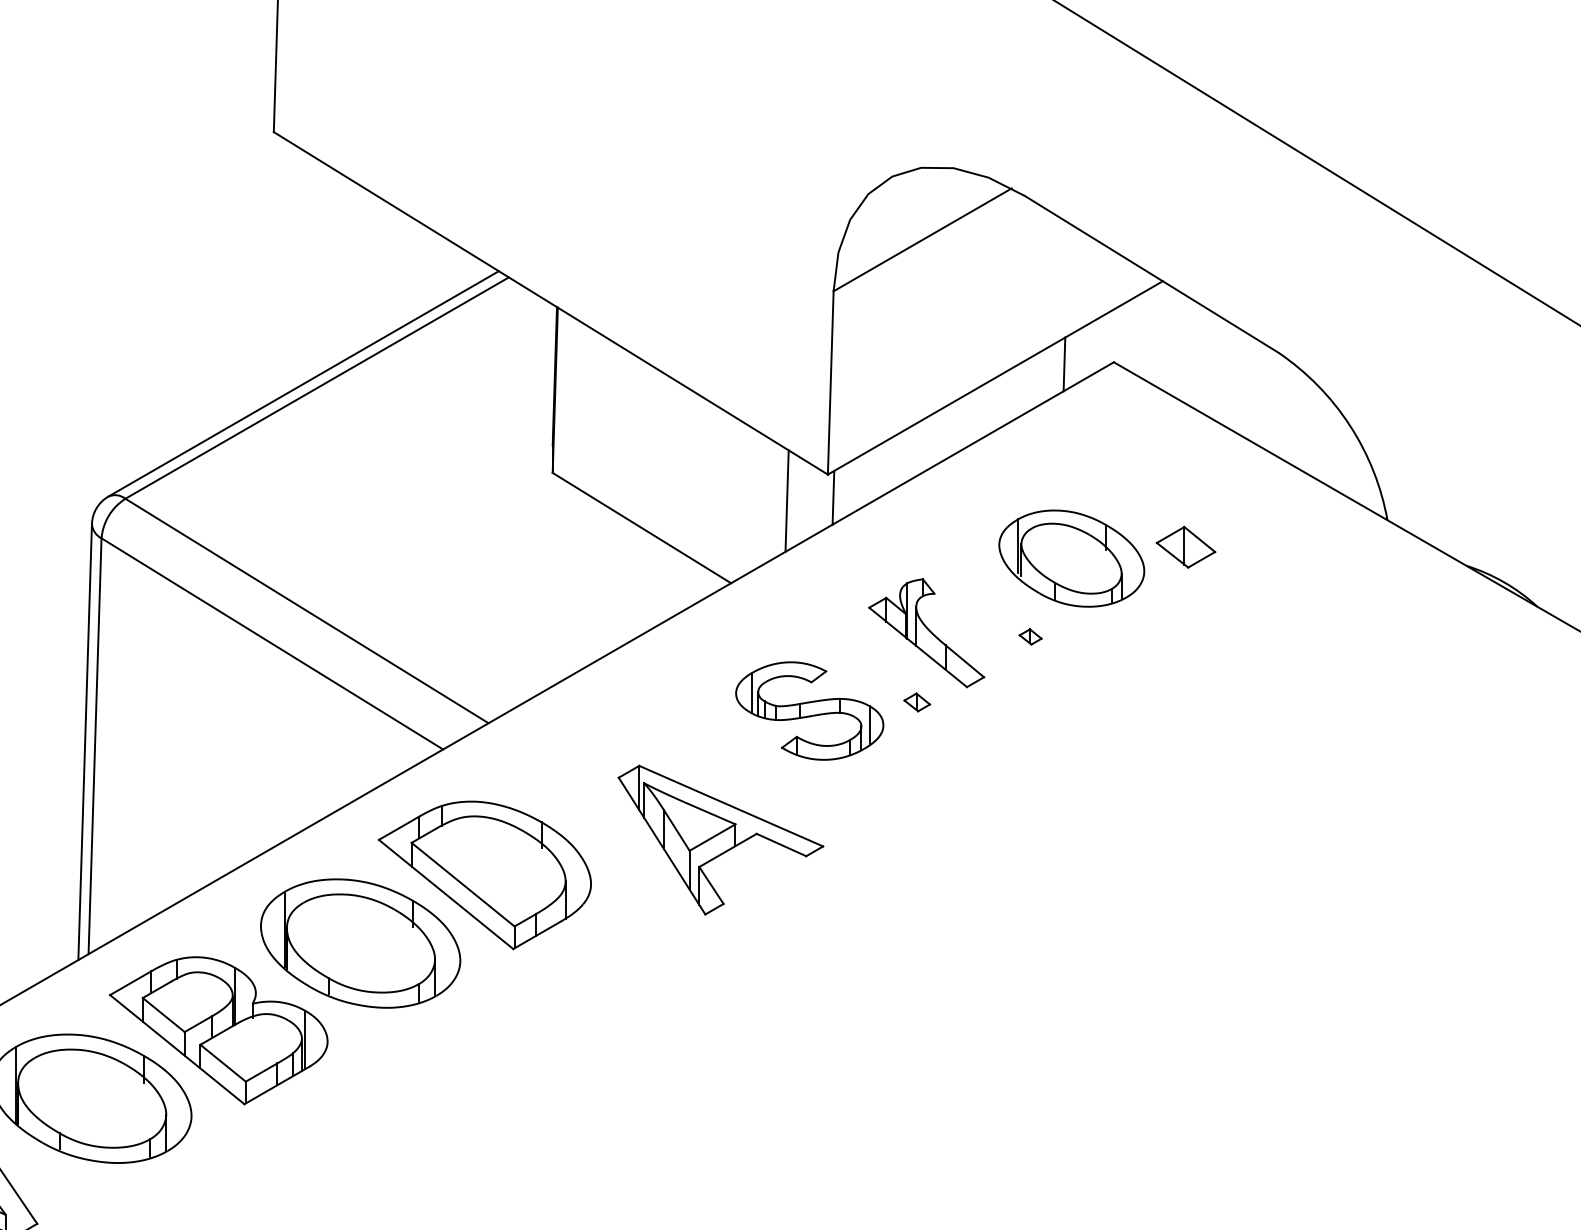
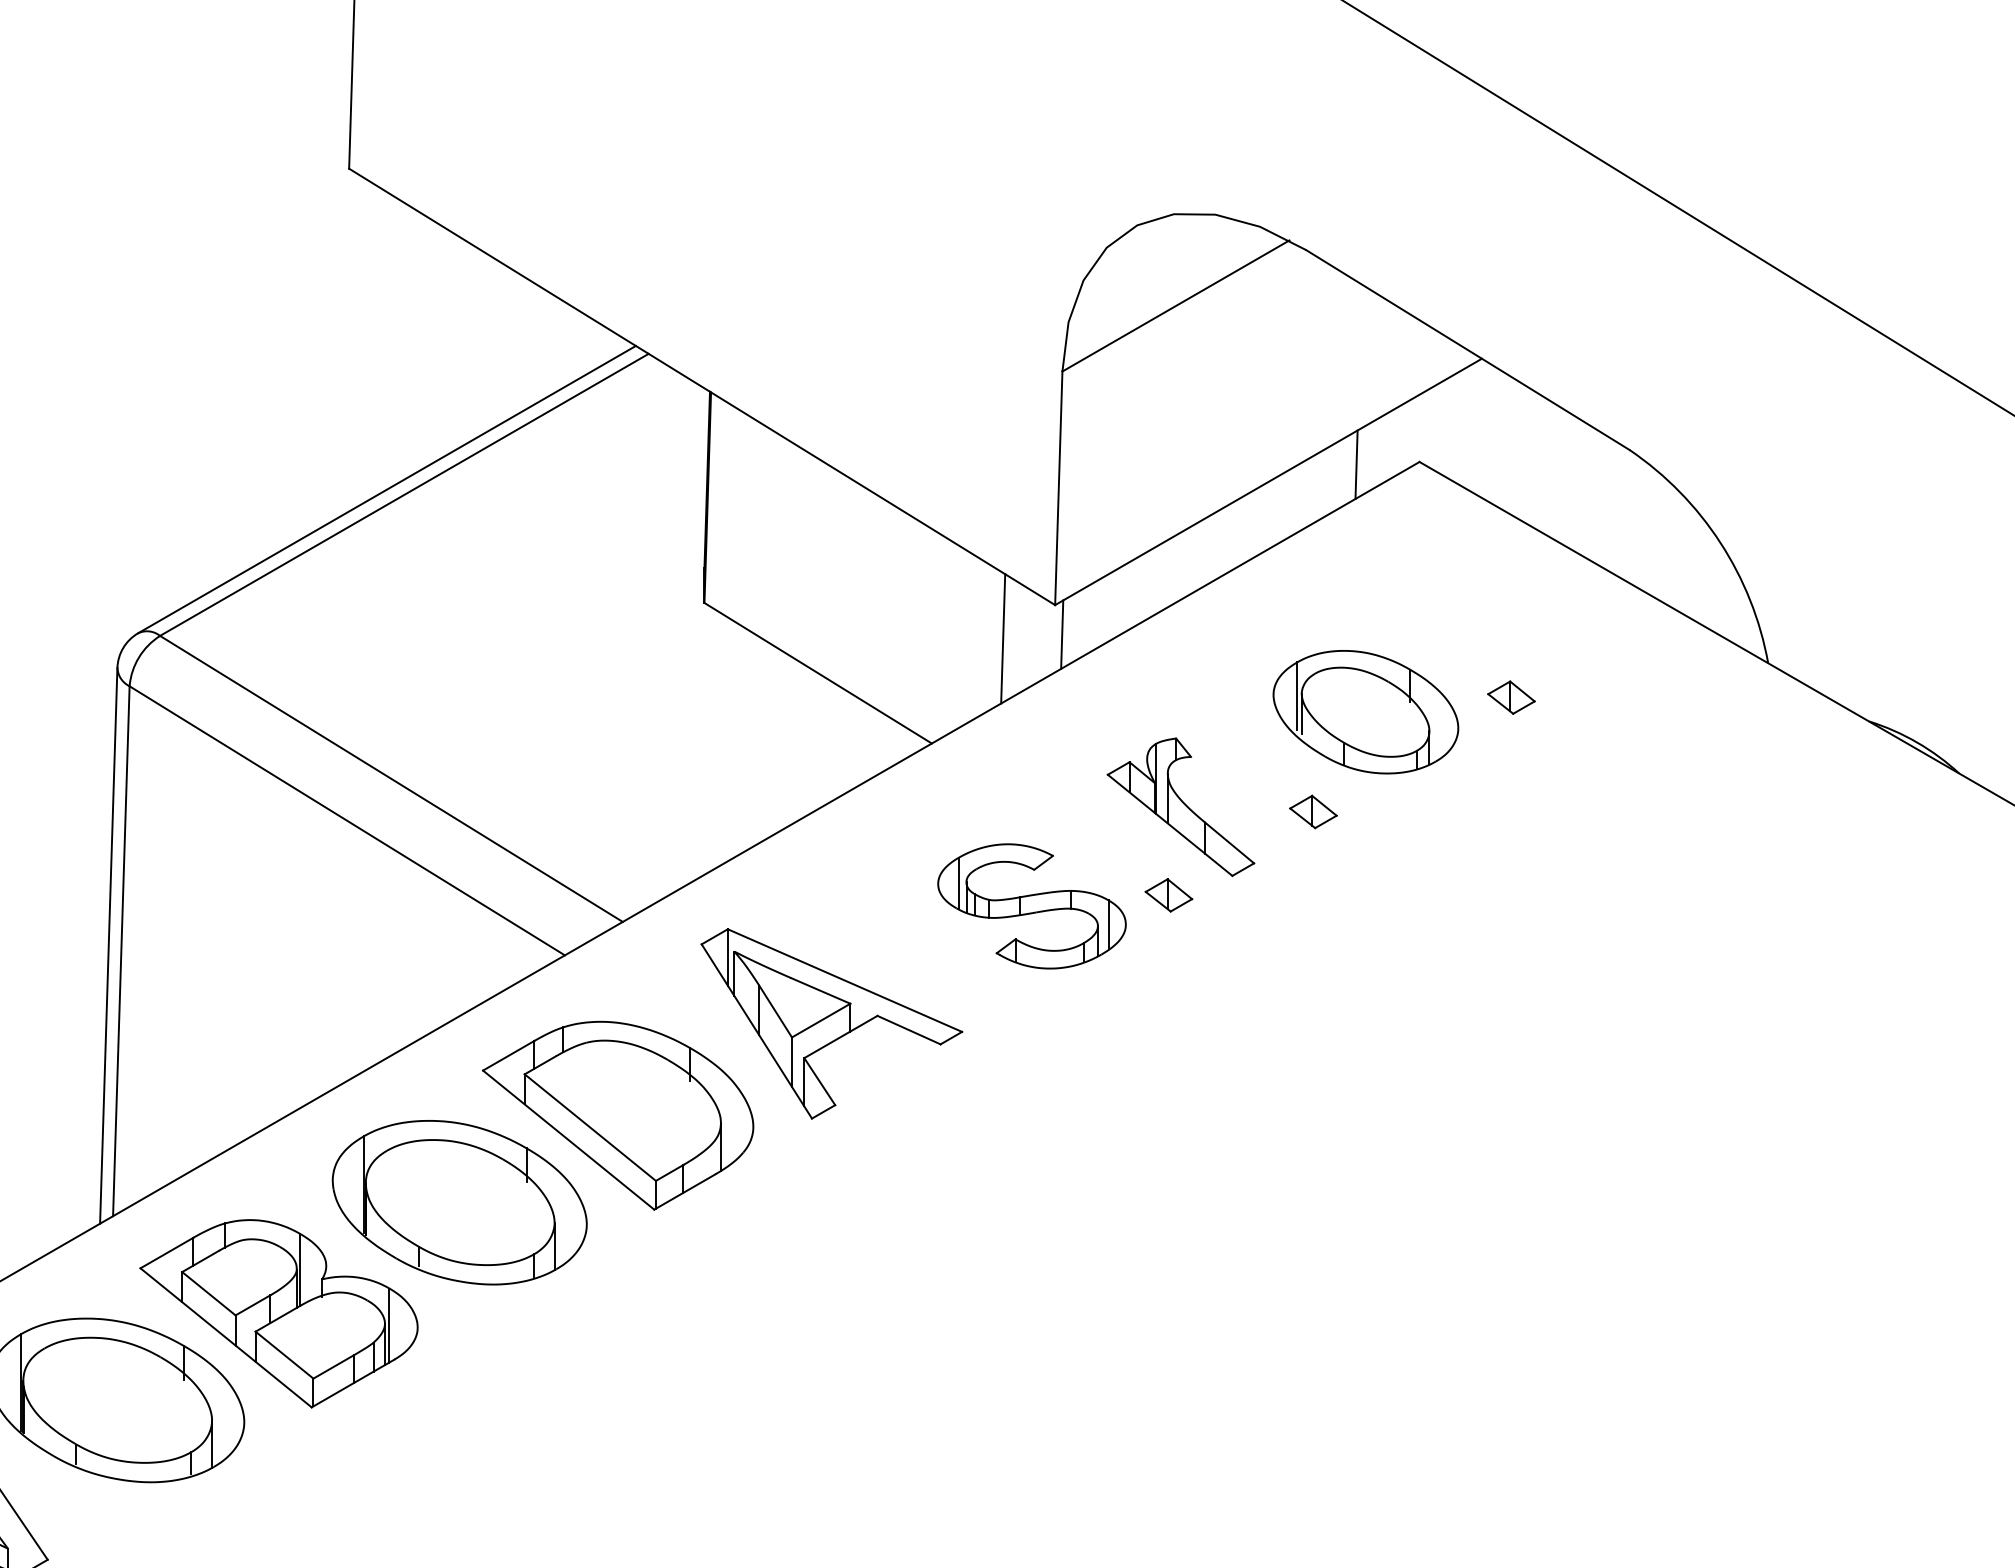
part: (1186, 547) -> (1511, 697), size x0.62
part: (1030, 636) -> (1313, 811), size x1.67
part: (916, 702) -> (1168, 895), size x1.43
part: (720, 839) -> (831, 1023), moved

